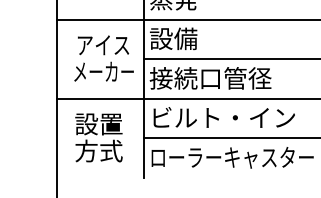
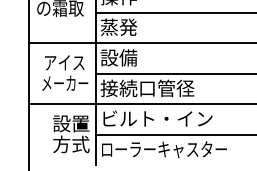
text: (99, 138) -> (71, 134), moved

